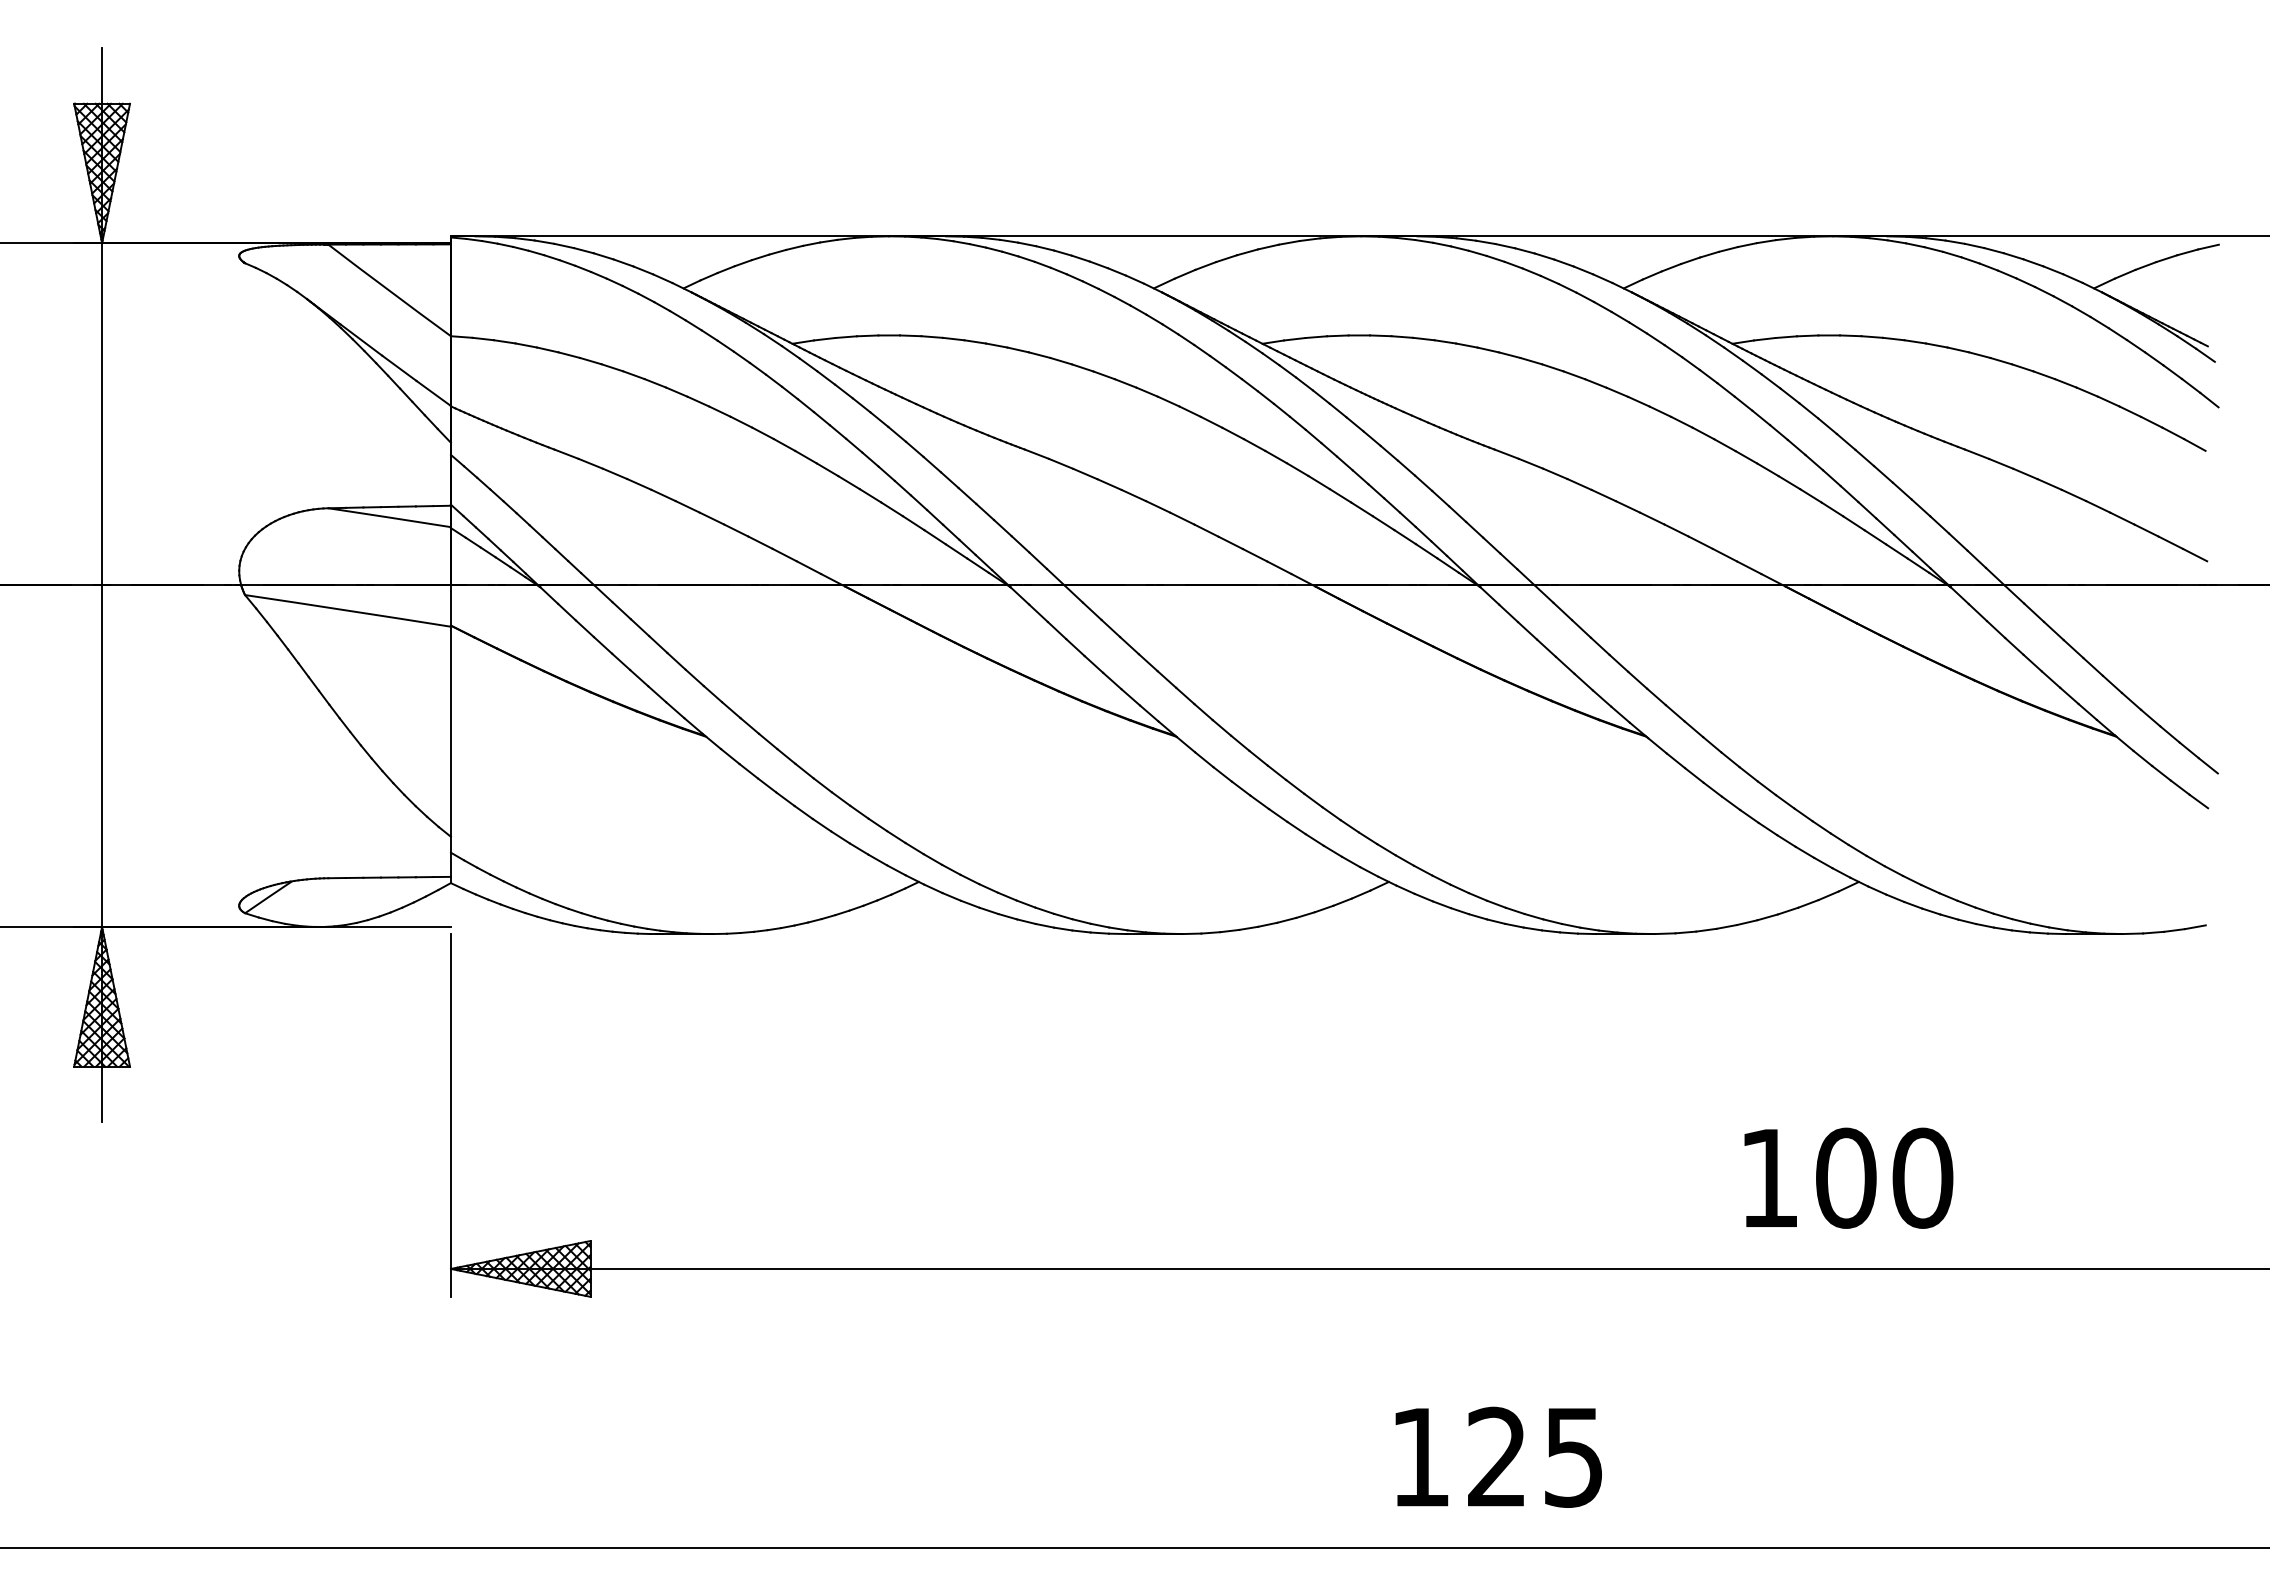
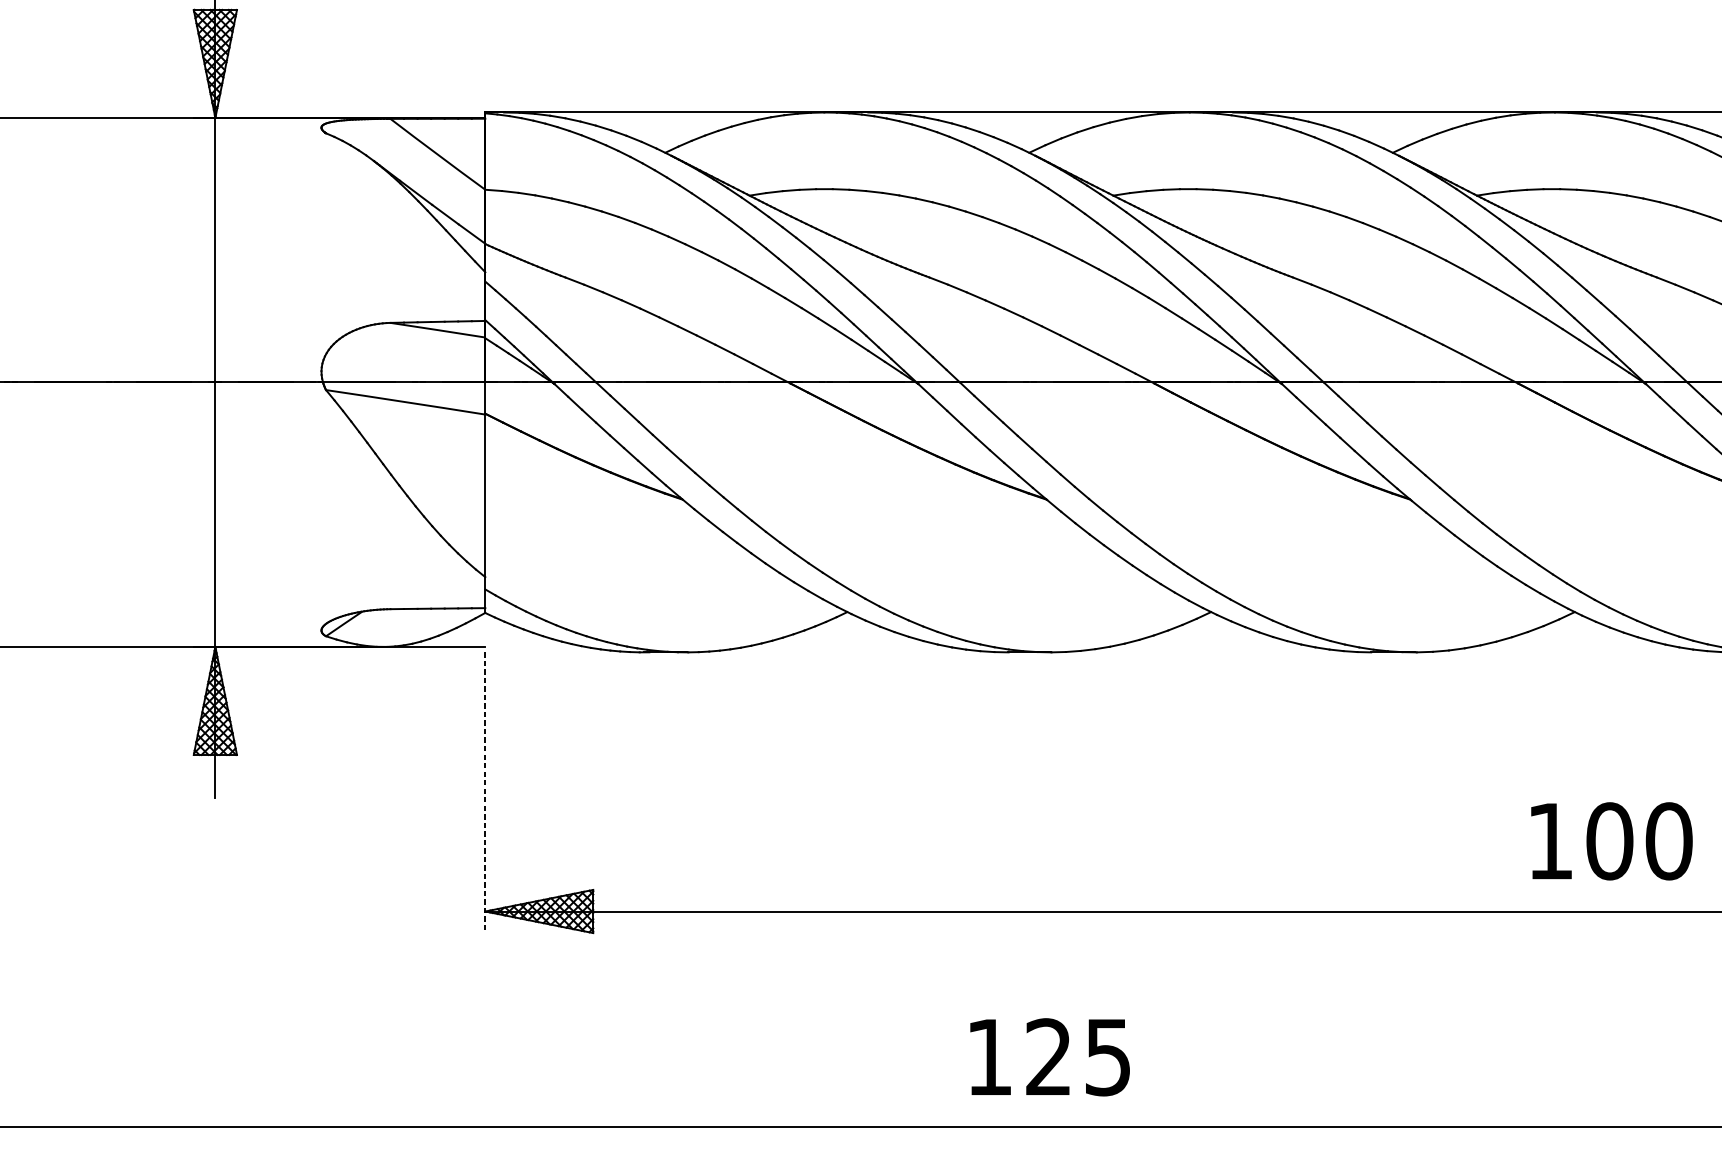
line: (450, 1115) -> (484, 792), solid -> dashed
text: (1848, 1177) -> (1611, 840), moved
text: (1498, 1456) -> (1049, 1056), moved

